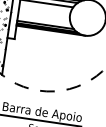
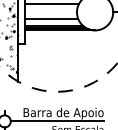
line: (43, 18) -> (51, 19), added

